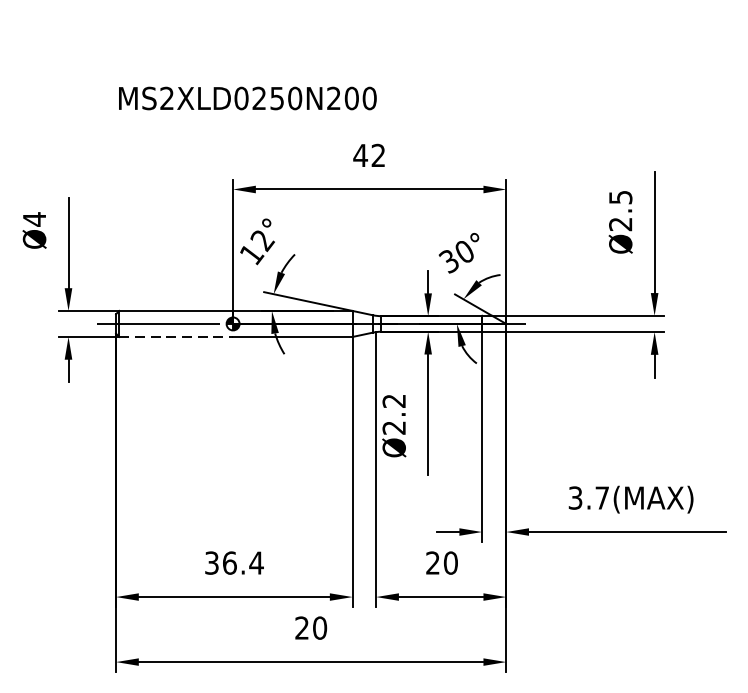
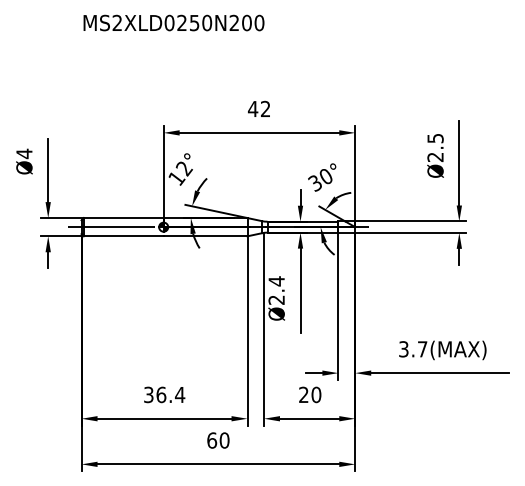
text: (247, 97) -> (173, 22), moved
line: (175, 337) -> (123, 236), dashed -> solid
text: (393, 401) -> (276, 281), Ø2.2 -> Ø2.4
text: (302, 628) -> (212, 440), 20 -> 60

